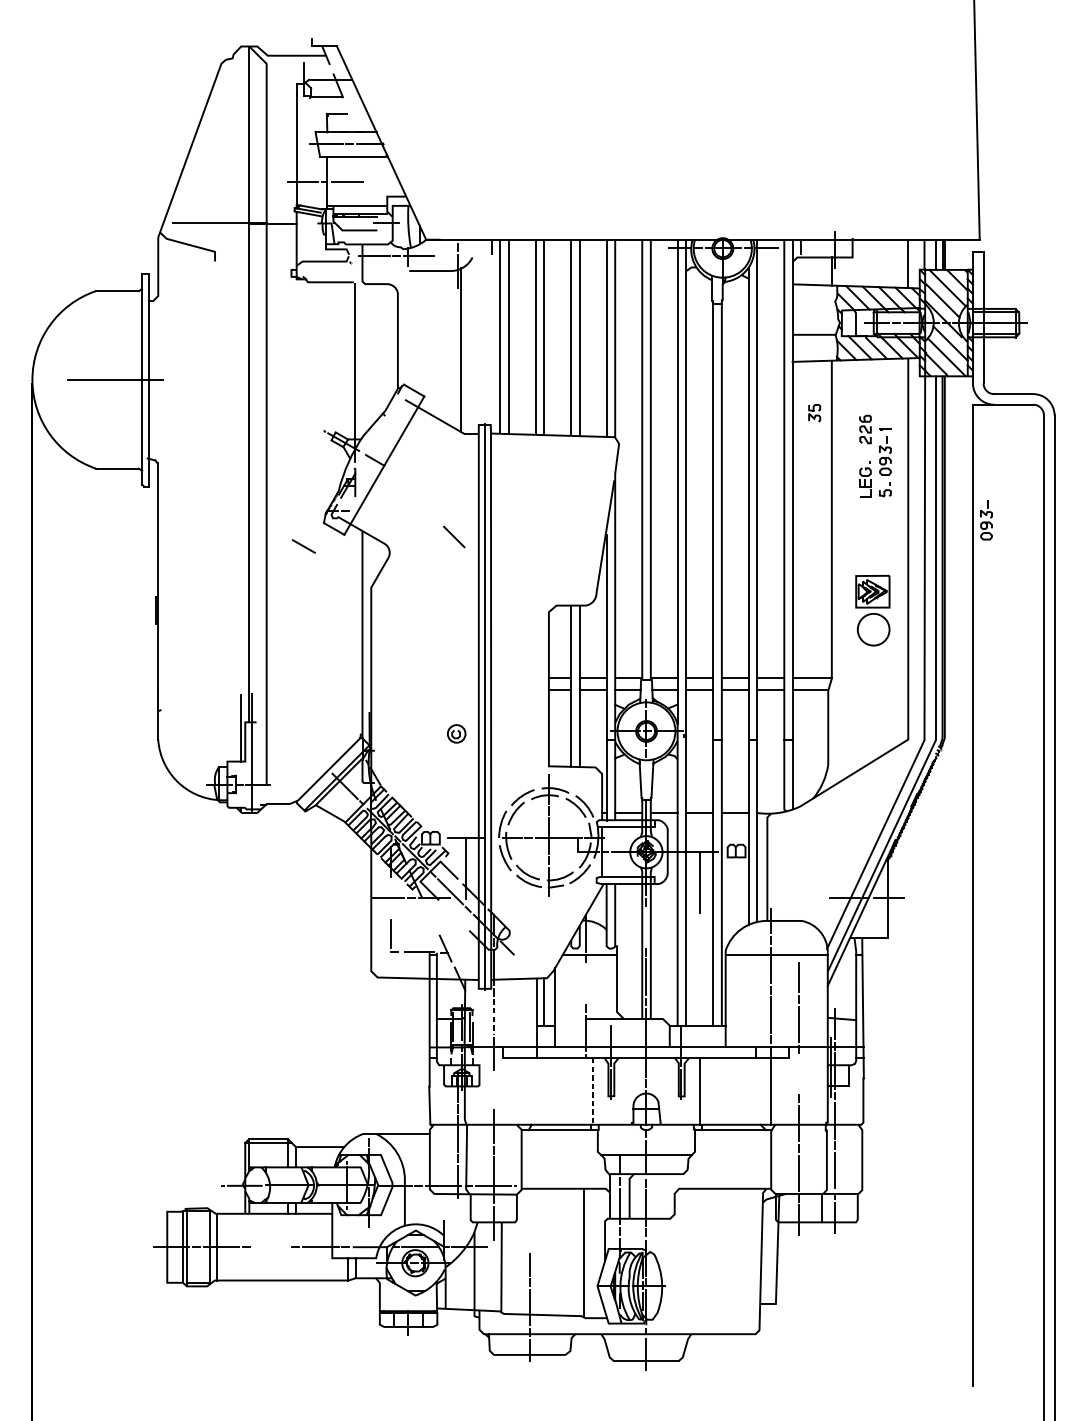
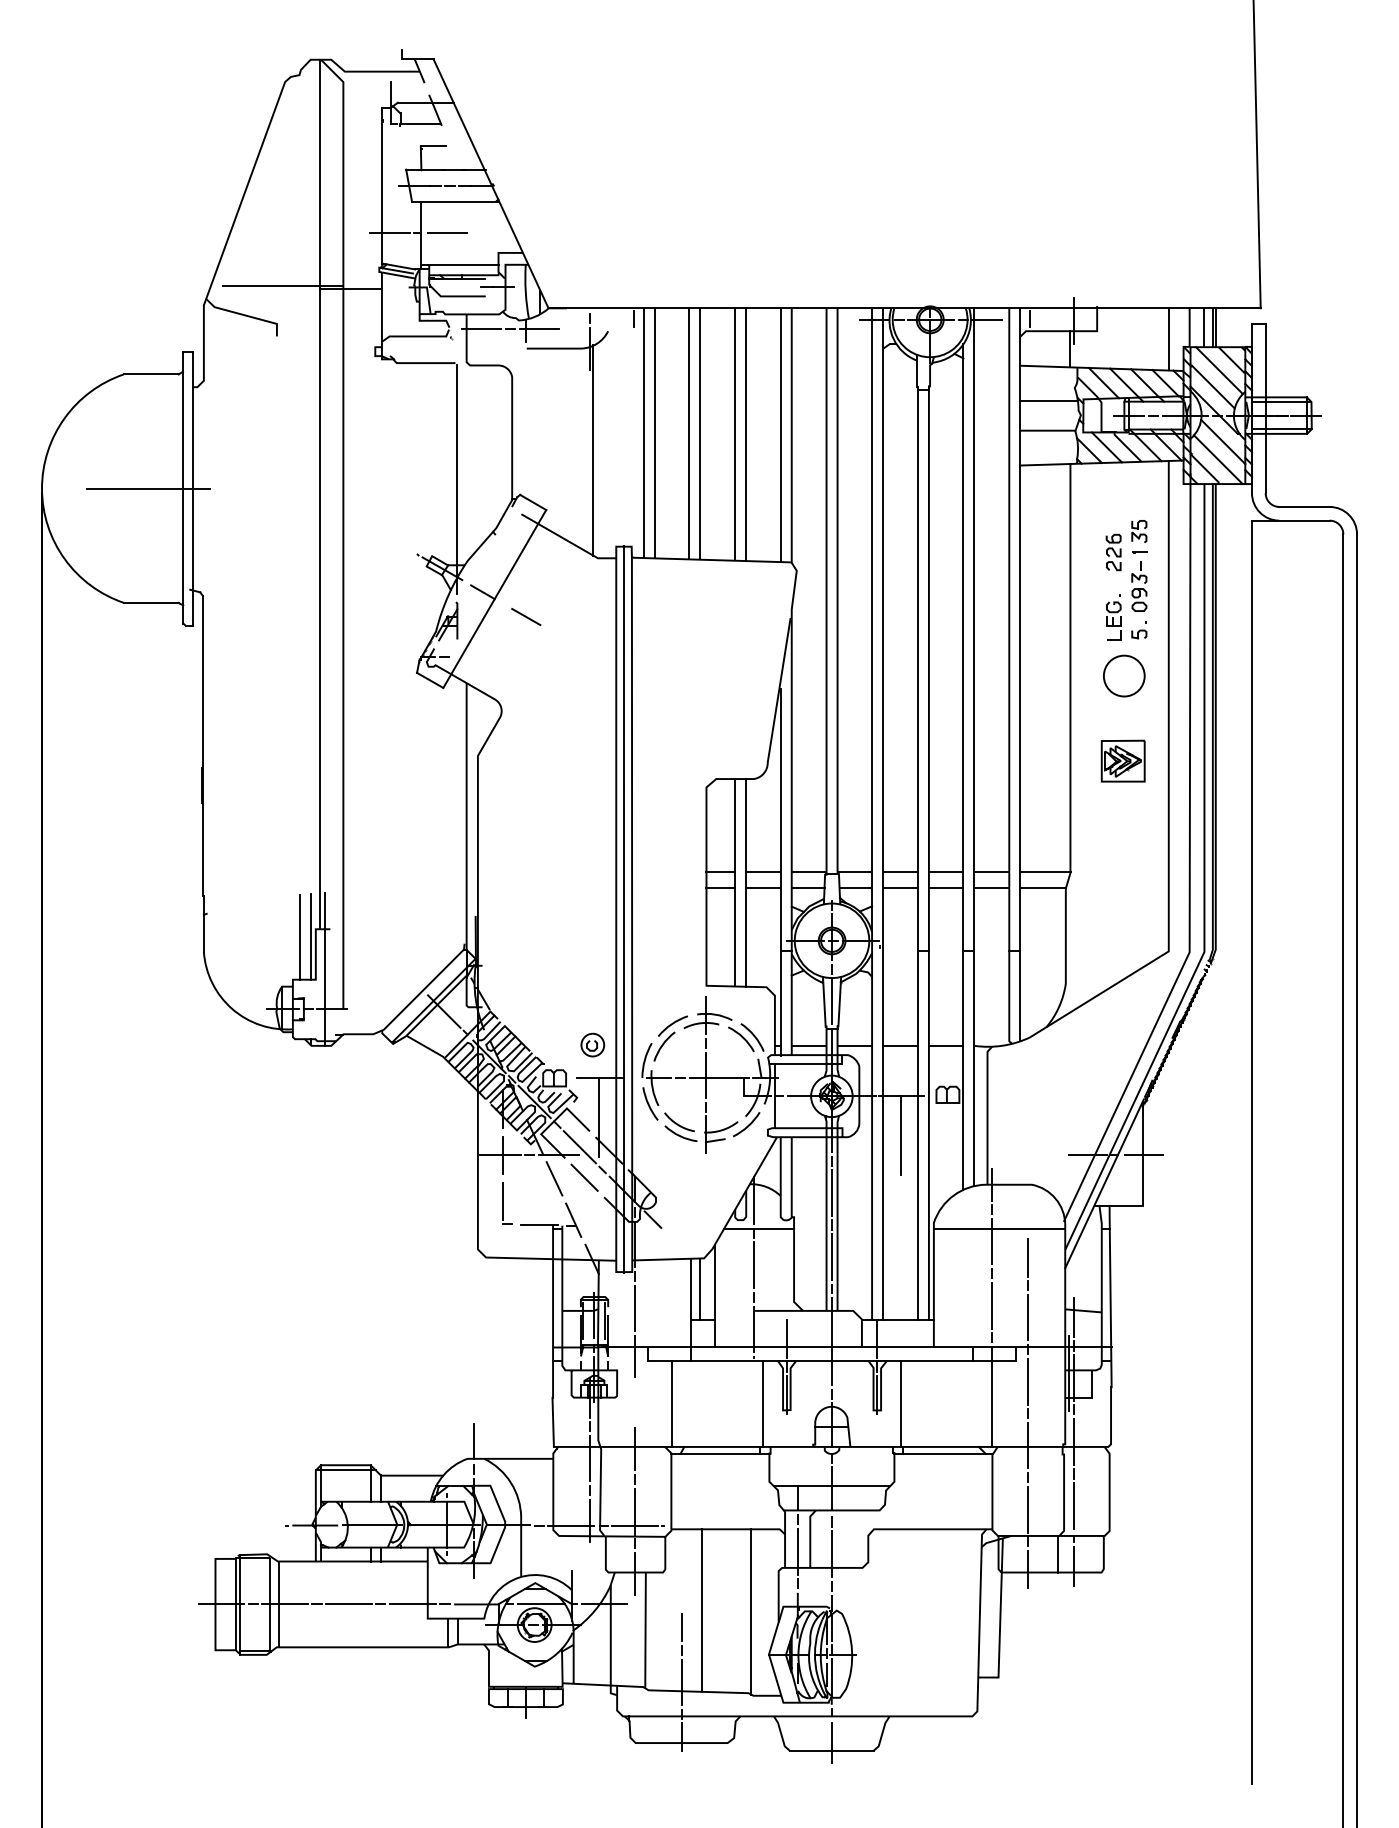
line: (814, 311) -> (1048, 400), added
part: (814, 413) -> (1139, 531), moved
part: (986, 520) -> (1269, 669), removed
line: (454, 536) -> (584, 1177), moved
line: (304, 546) -> (526, 617), moved
circle: (873, 629) -> (1124, 675), moved
line: (233, 728) -> (300, 937), added
part: (456, 733) -> (592, 1044), moved
line: (646, 777) -> (831, 1000), added
line: (390, 898) -> (502, 1155), added
line: (430, 916) -> (554, 1178), added
line: (646, 926) -> (831, 1192), added
line: (586, 983) -> (754, 1265), added
line: (493, 1017) -> (635, 1308), dashed -> solid
line: (799, 1073) -> (1028, 1381), added
line: (521, 1090) -> (671, 1403), added
line: (593, 1091) -> (763, 1404), dashed -> solid
line: (368, 1120) -> (474, 1441), added
line: (270, 1247) -> (348, 1604), added
line: (545, 1251) -> (701, 1610), added

